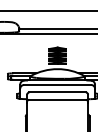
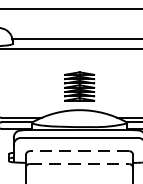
line: (57, 92) -> (79, 151), solid -> dashed
line: (58, 99) -> (81, 163), solid -> dashed

